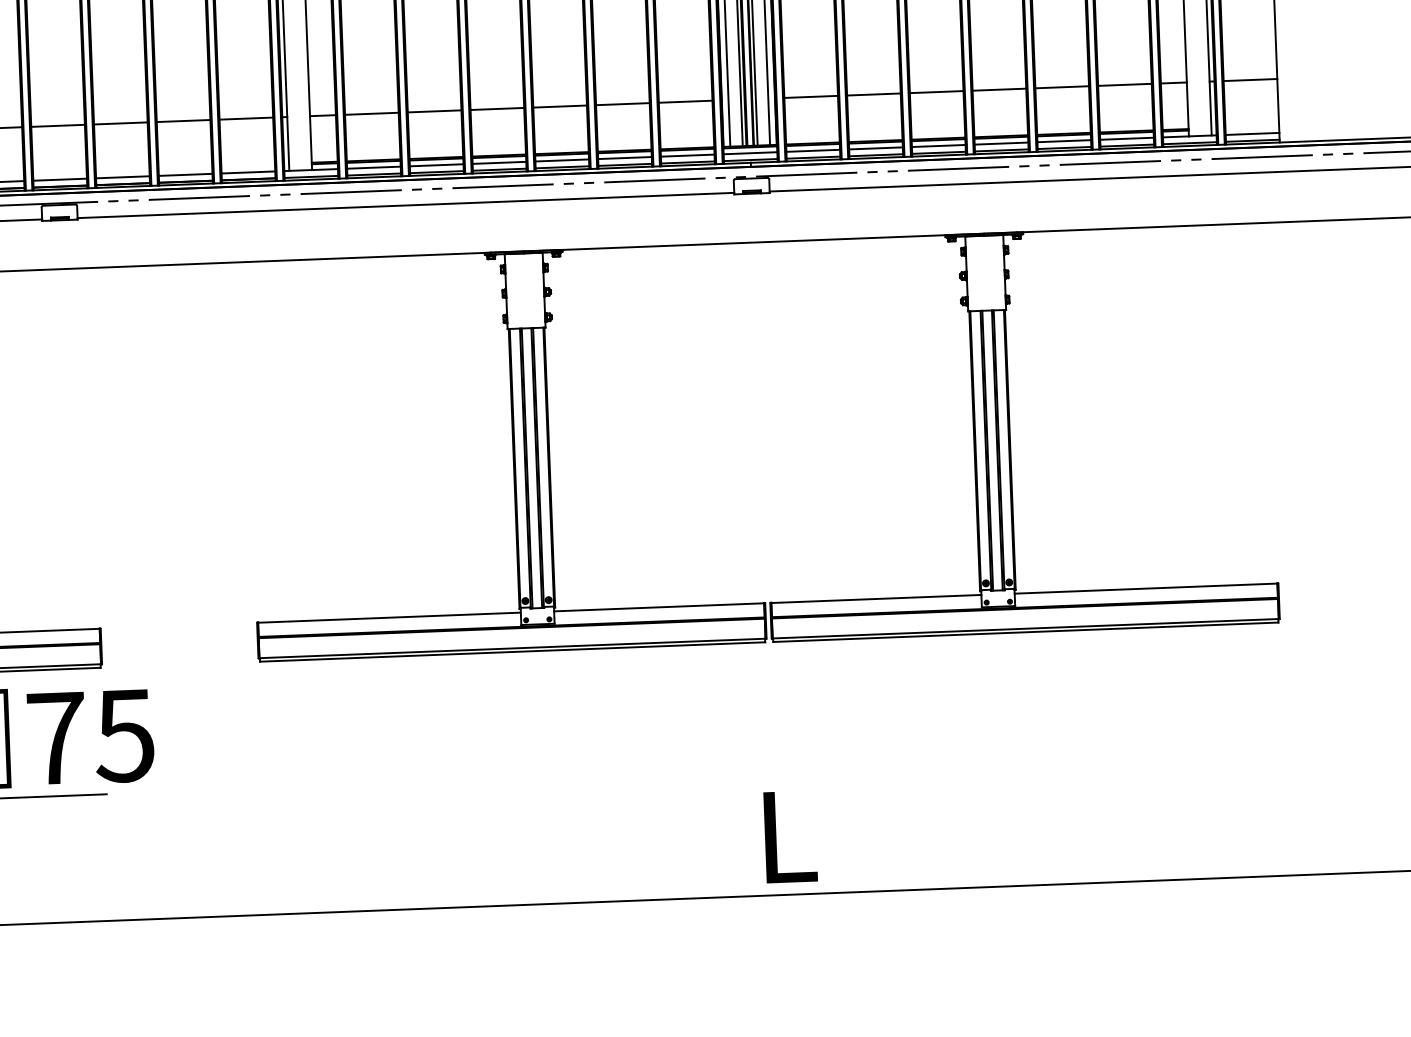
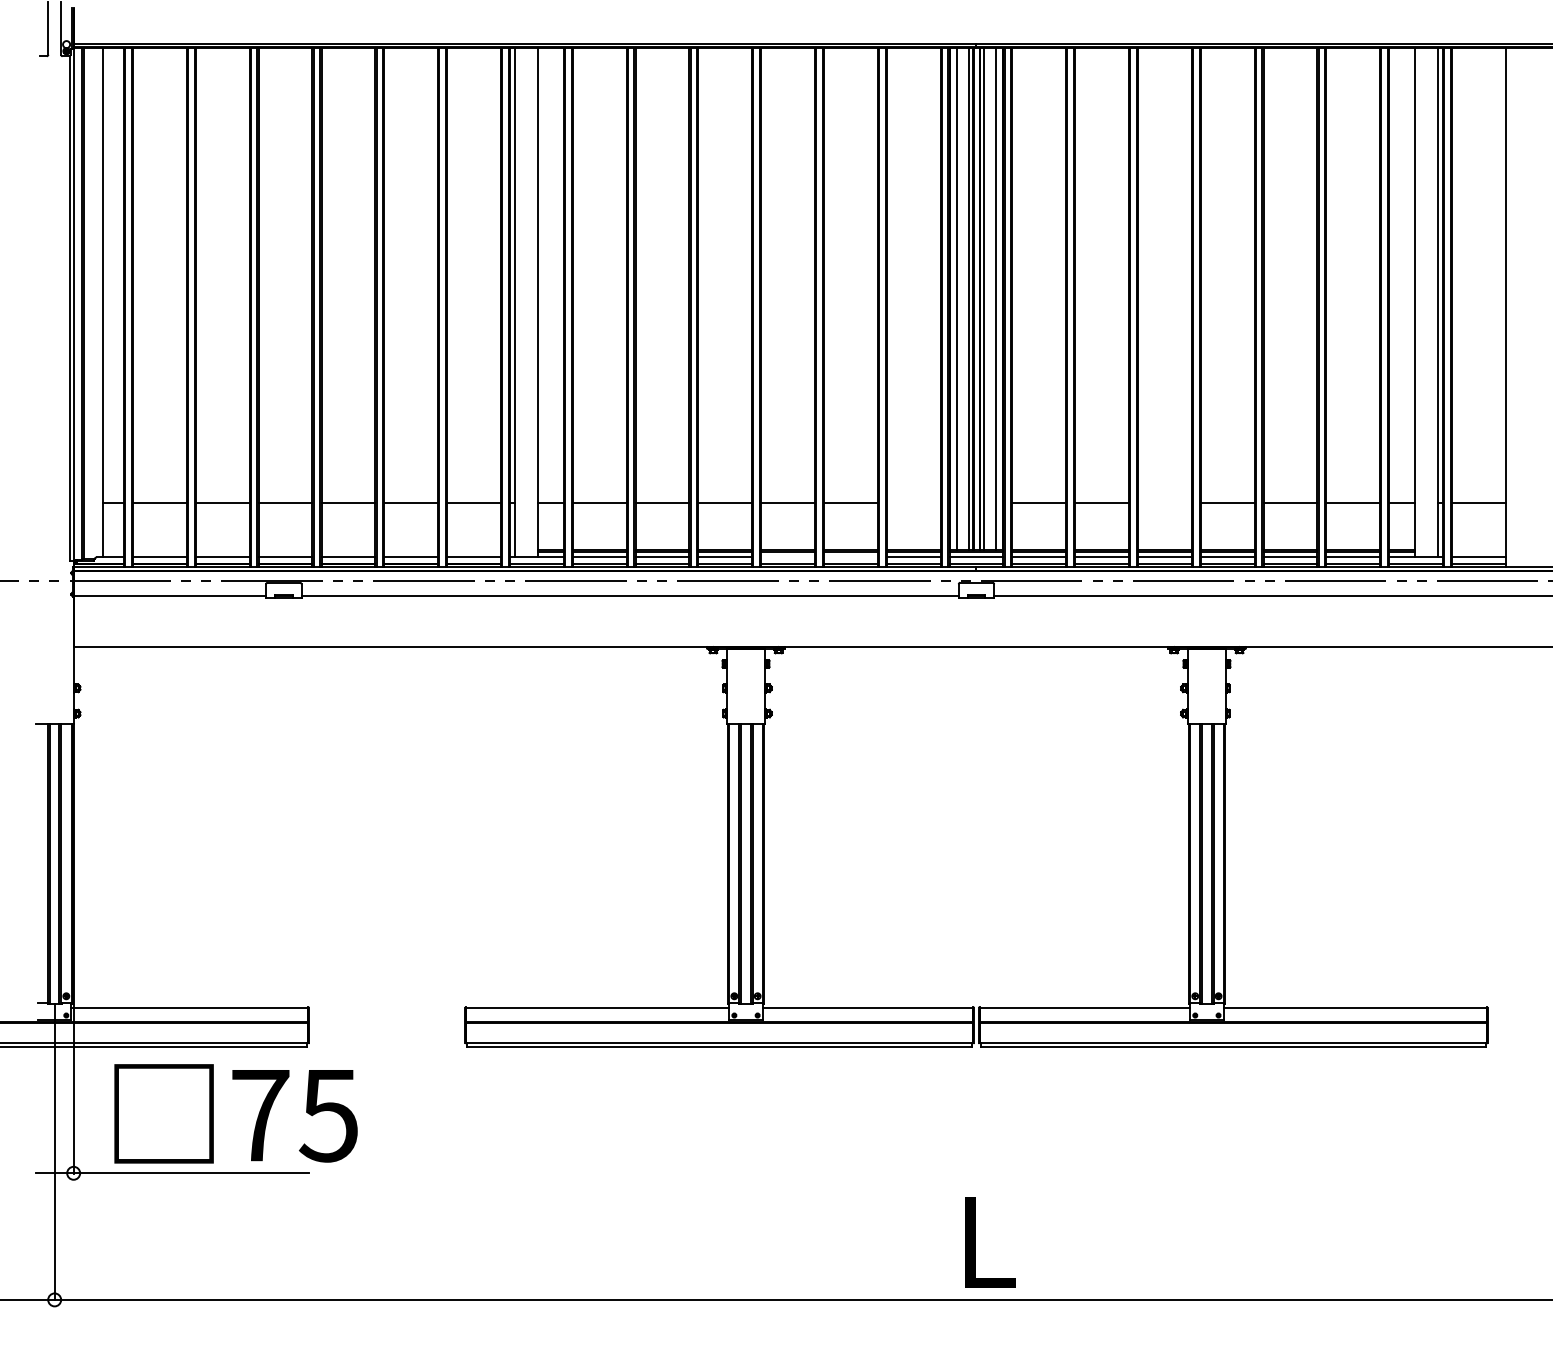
line: (936, 92) -> (1164, 503), removed
line: (685, 101) -> (913, 503), removed
line: (624, 158) -> (850, 557), removed
line: (561, 160) -> (787, 557), removed

